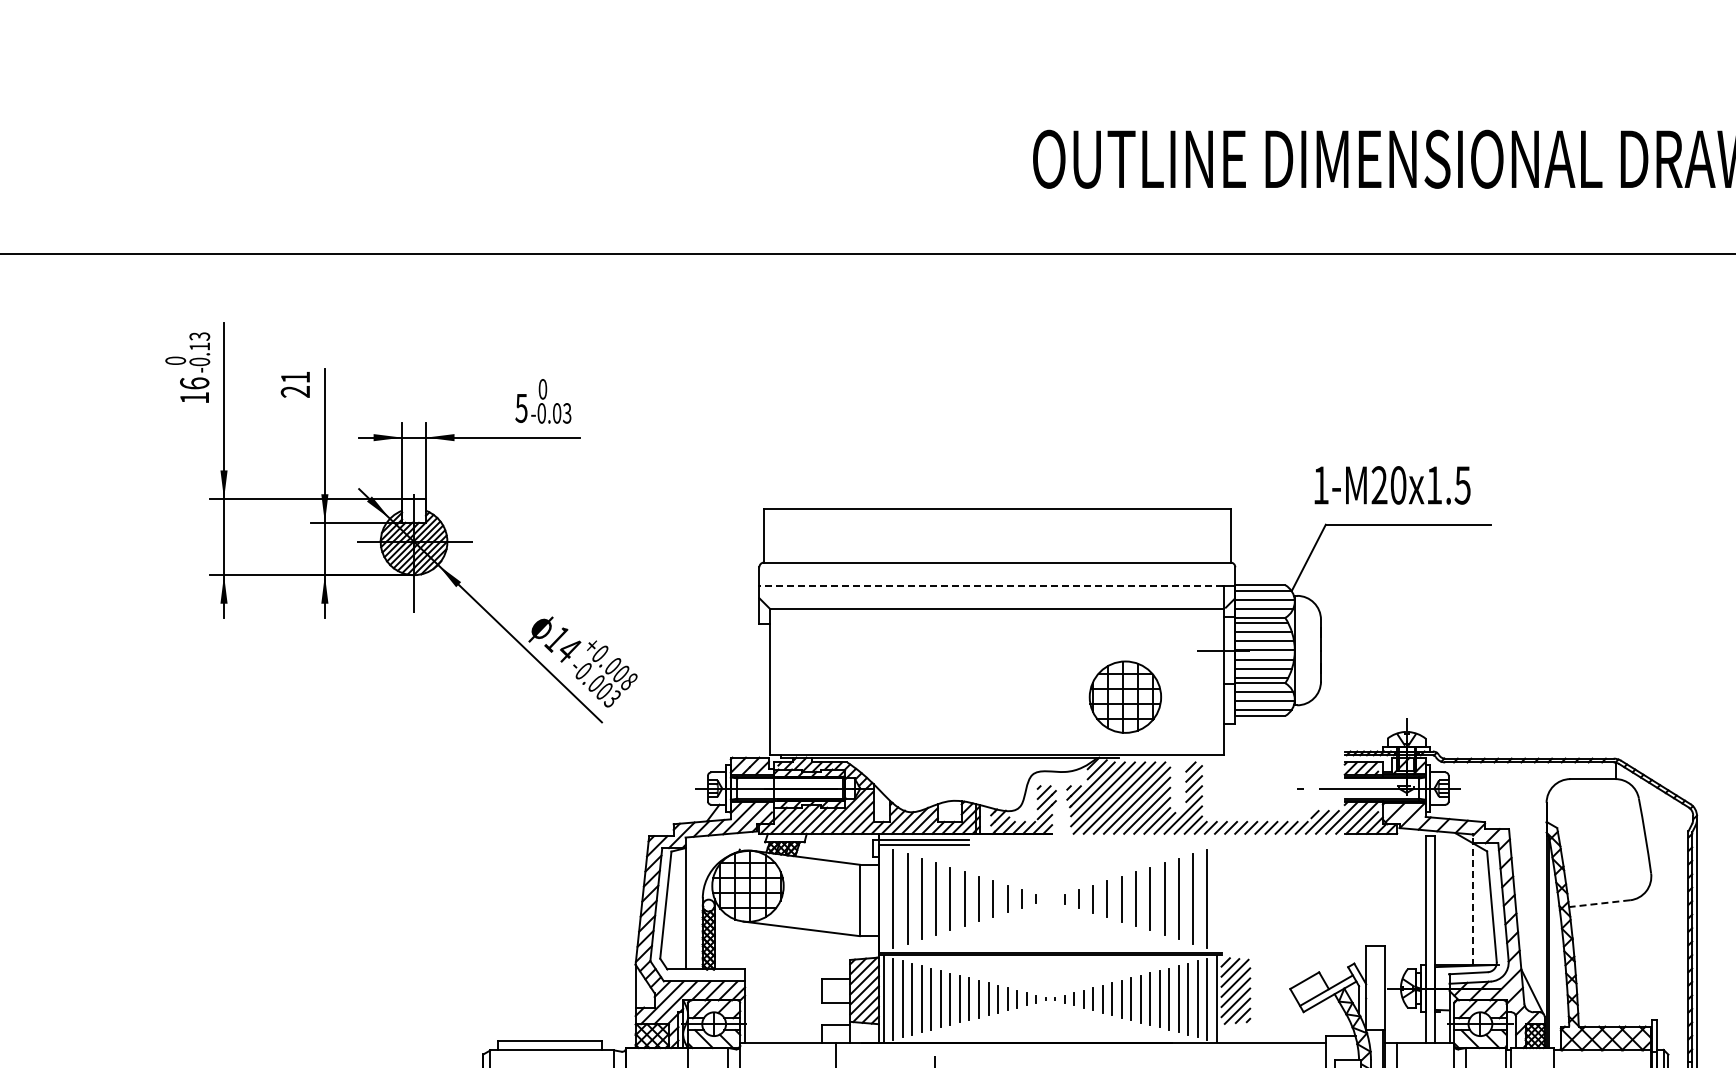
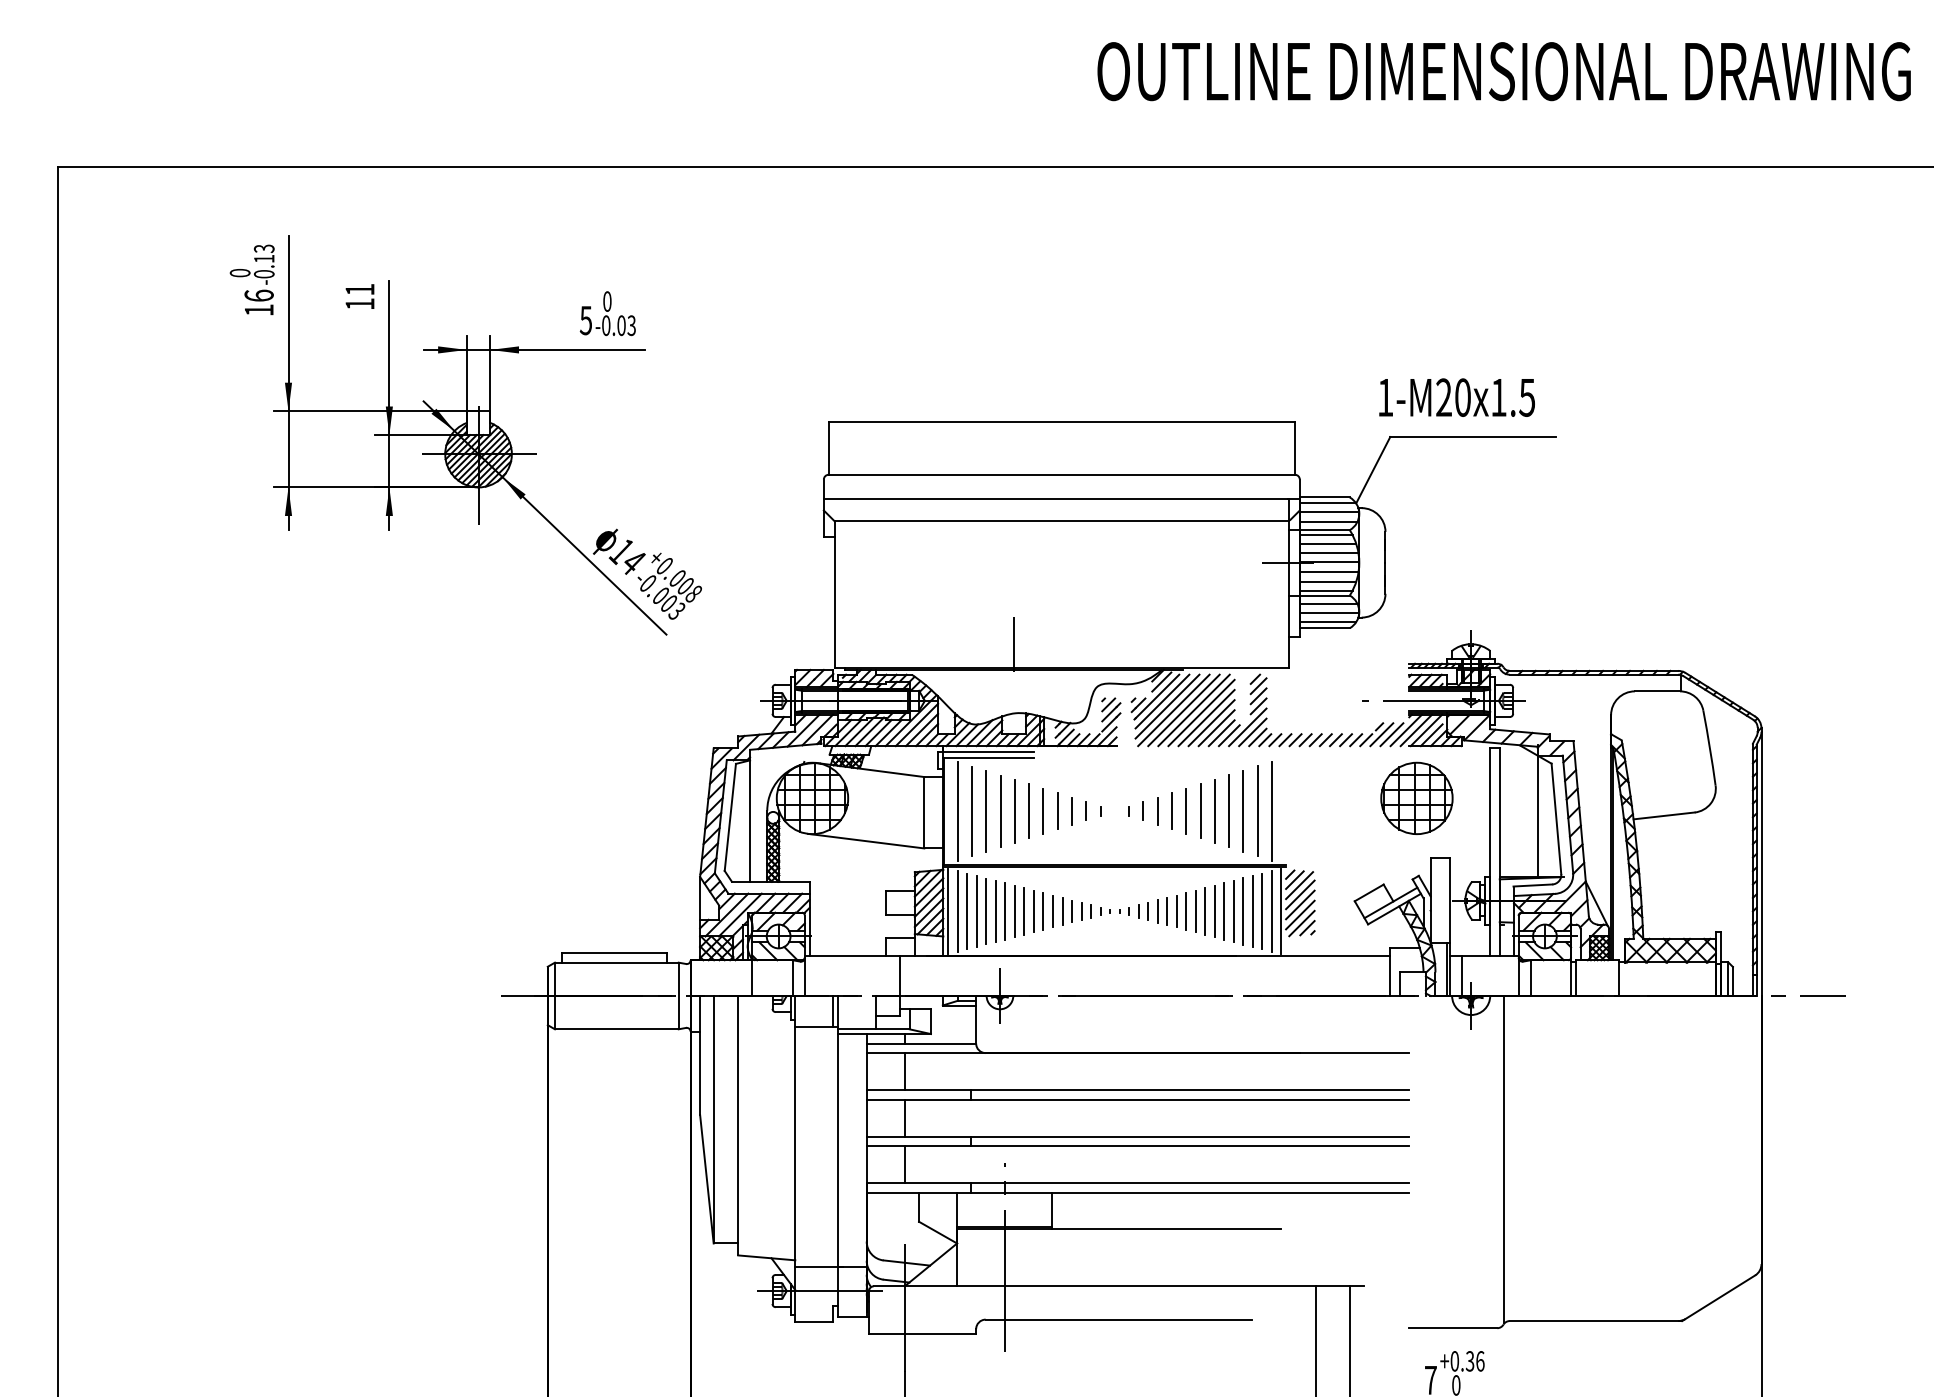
text: (295, 392) -> (359, 304), 21 -> 11
line: (991, 586) -> (1055, 498), dashed -> solid
part: (1125, 696) -> (1416, 797), moved
line: (950, 732) -> (1014, 644), added
line: (1473, 899) -> (1537, 811), dashed -> solid
line: (1600, 903) -> (1664, 815), dashed -> solid

